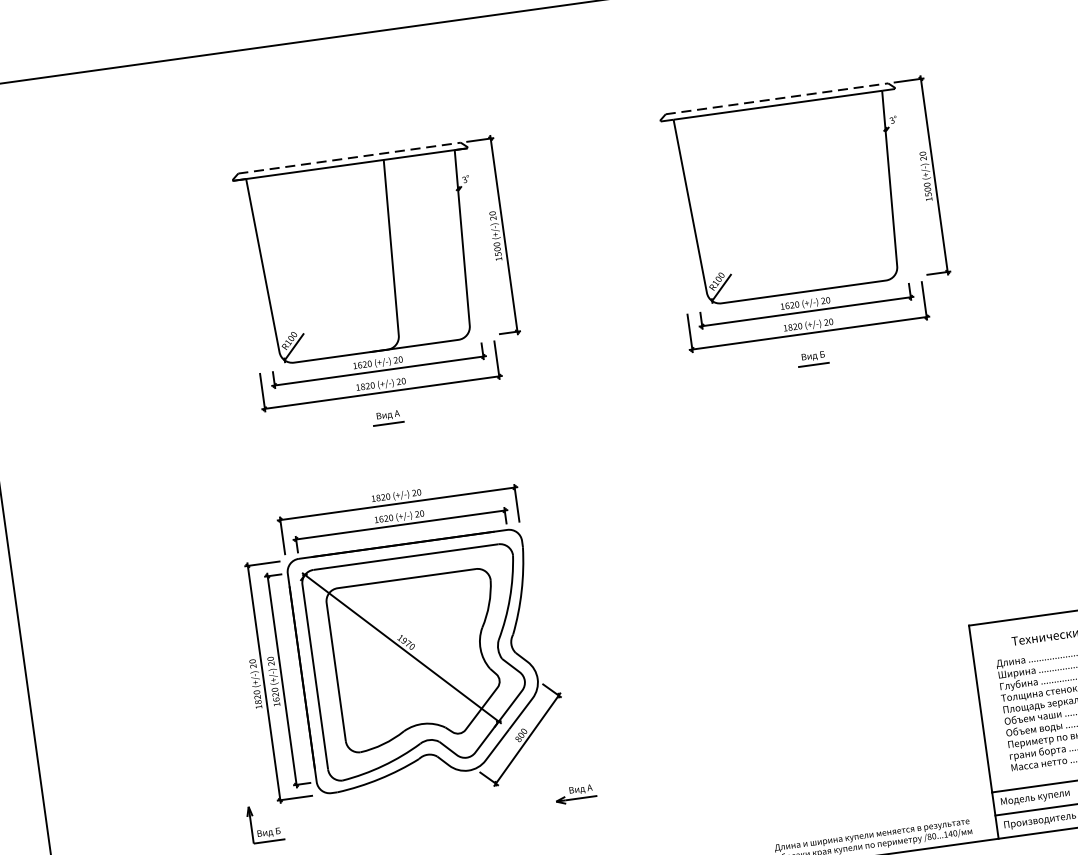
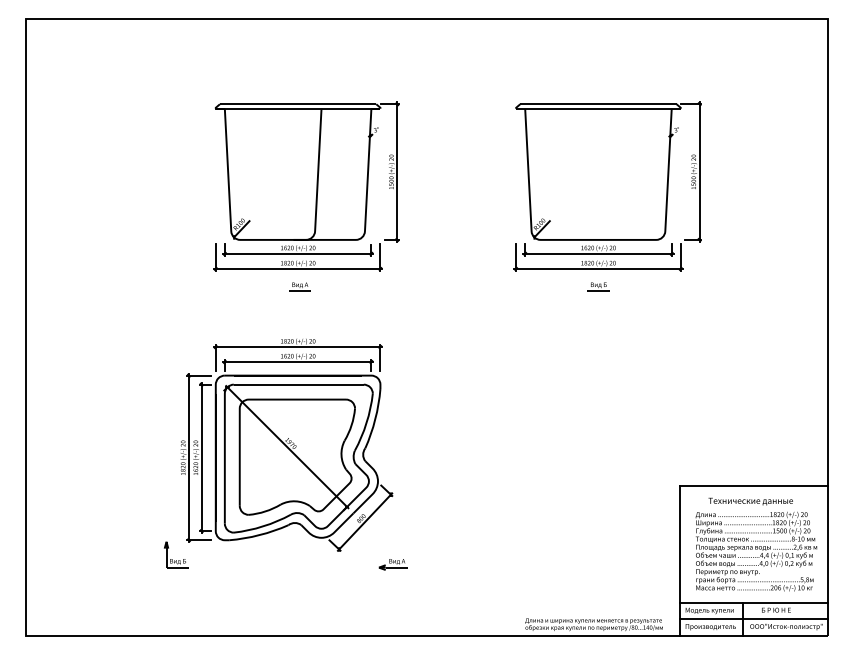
line: (777, 99) -> (598, 104), dashed -> solid
line: (350, 158) -> (298, 104), dashed -> solid

